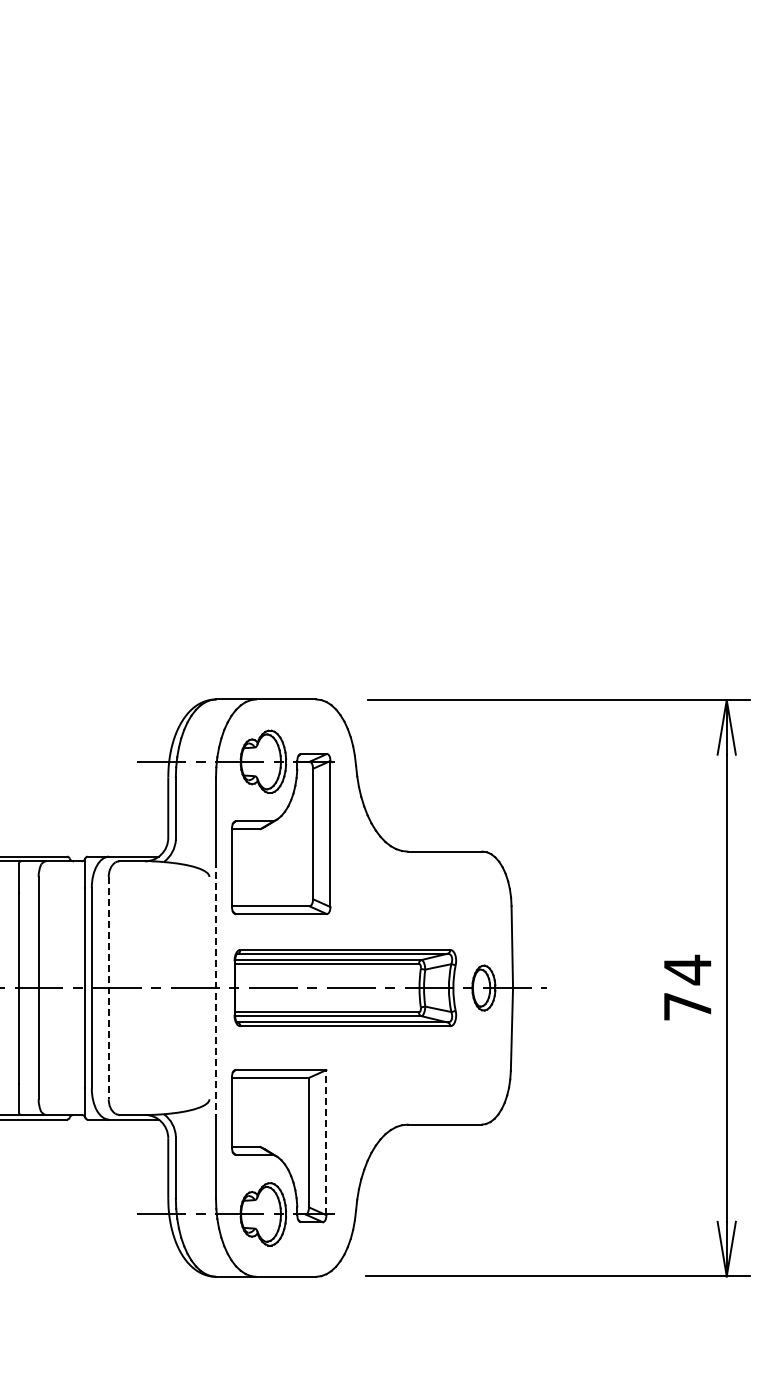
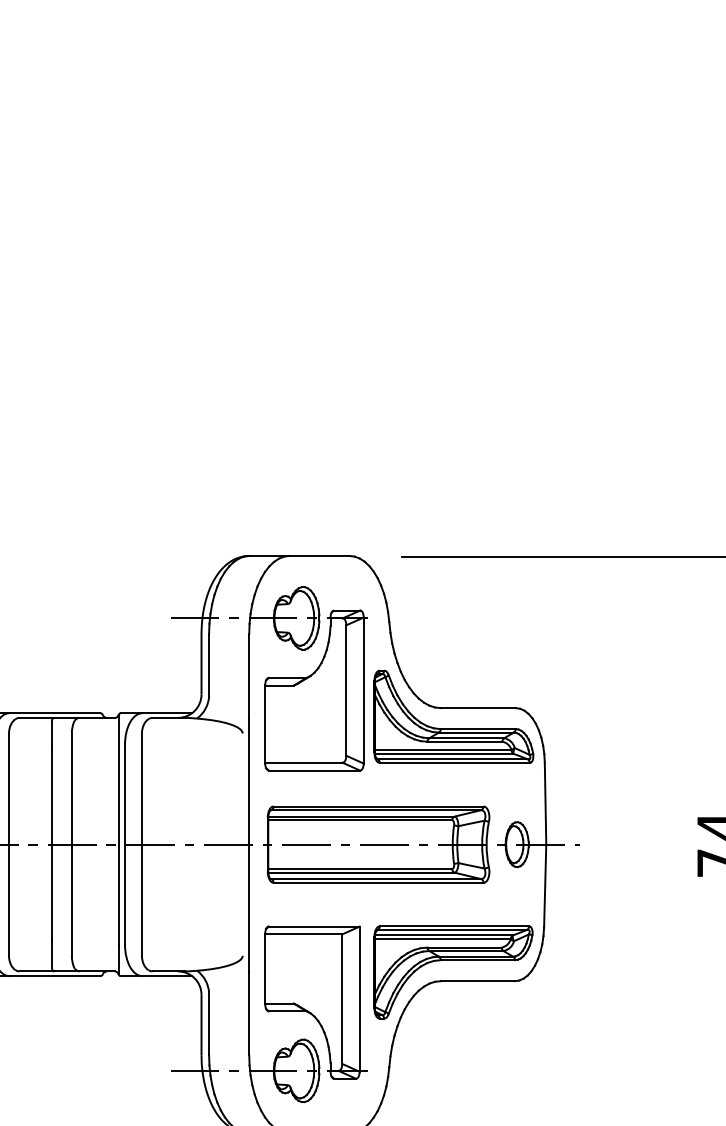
part: (420, 872) -> (453, 729), added
line: (108, 988) -> (141, 845), dashed -> solid
line: (216, 988) -> (249, 845), dashed -> solid
part: (420, 1104) -> (453, 961), added
line: (326, 1142) -> (359, 999), dashed -> solid

